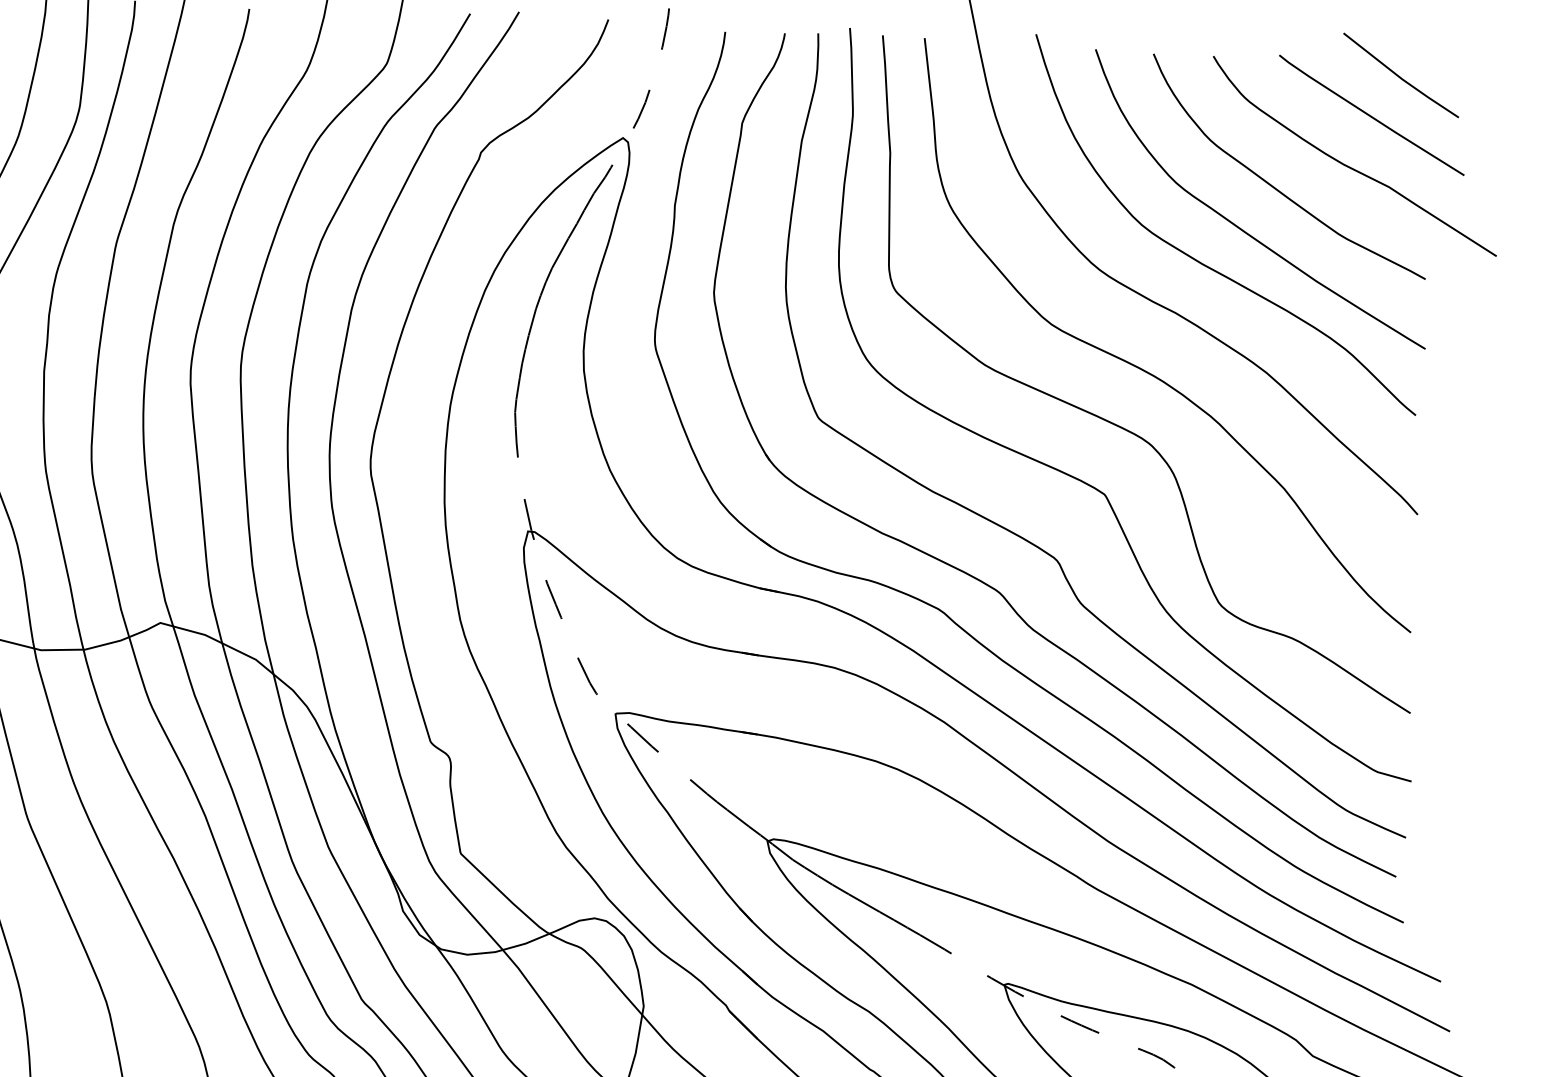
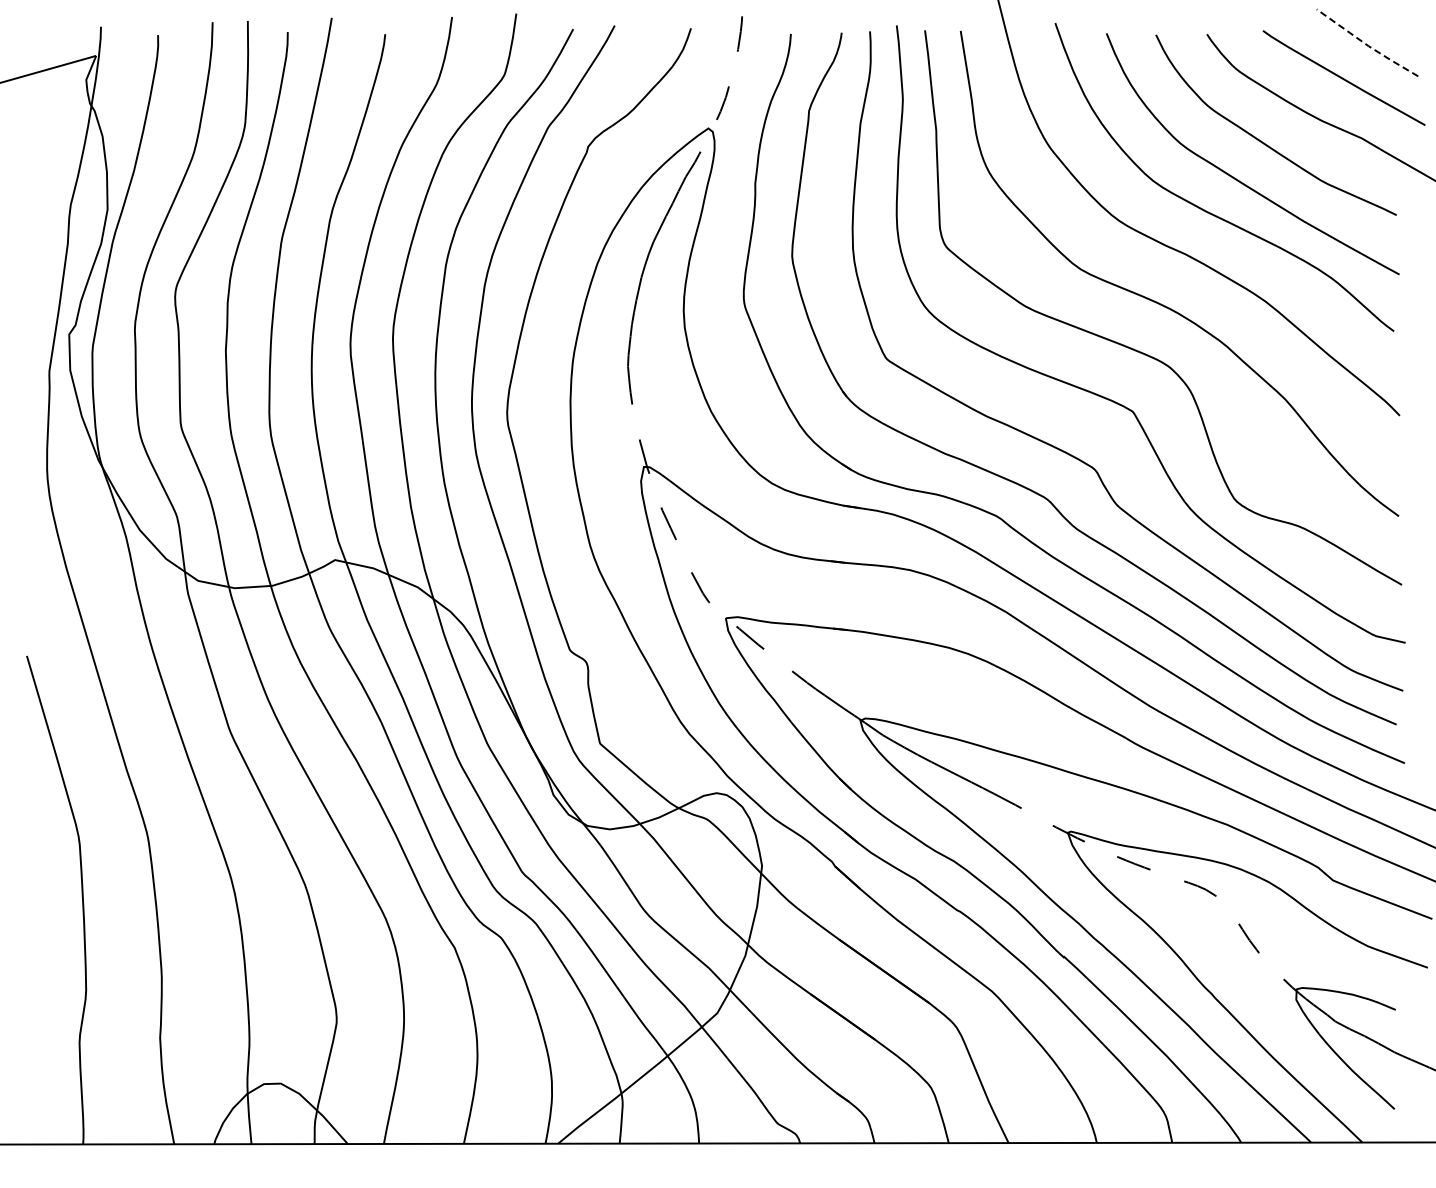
line: (1399, 77) -> (1366, 44), solid -> dashed

